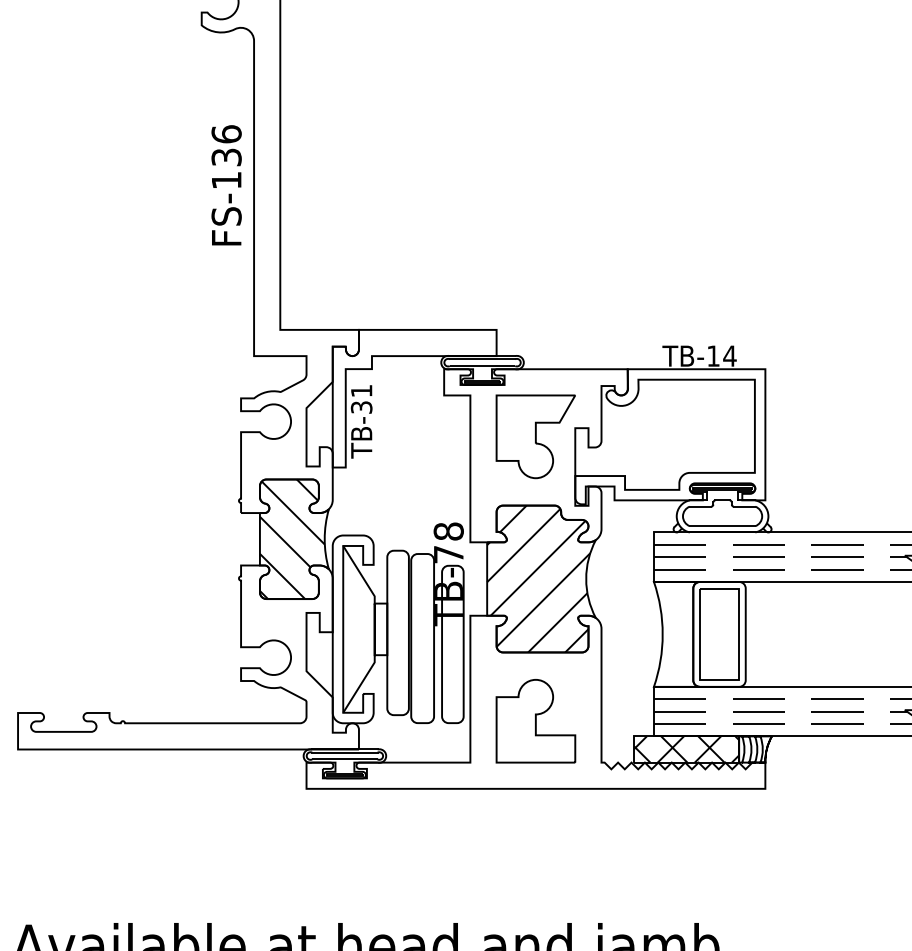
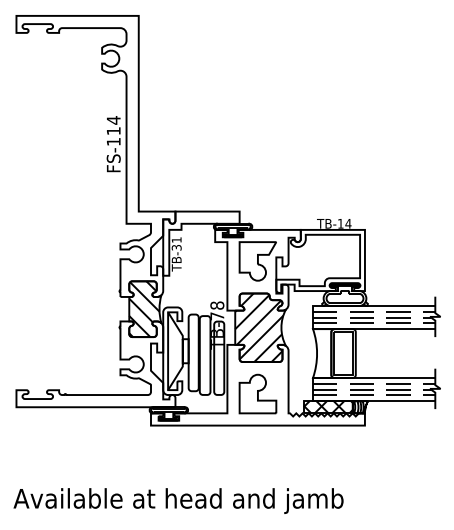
text: (226, 145) -> (113, 125), FS-136 -> FS-114

